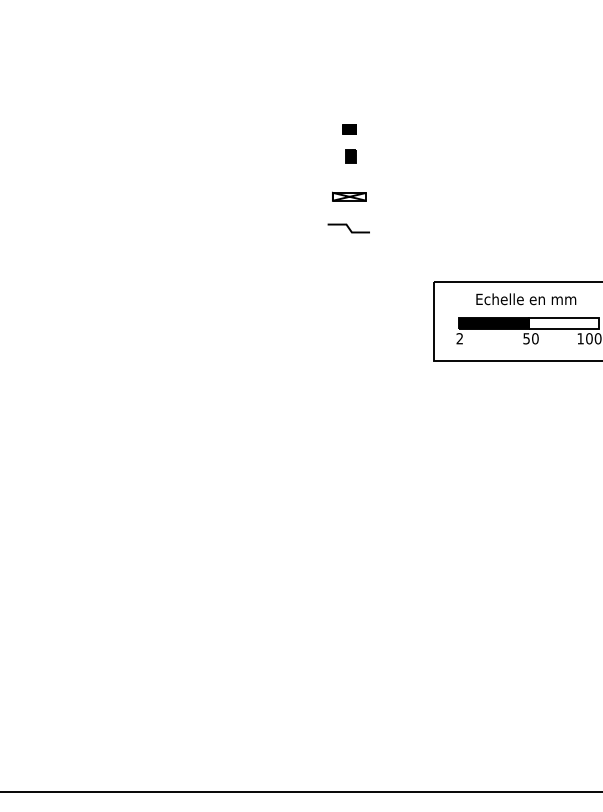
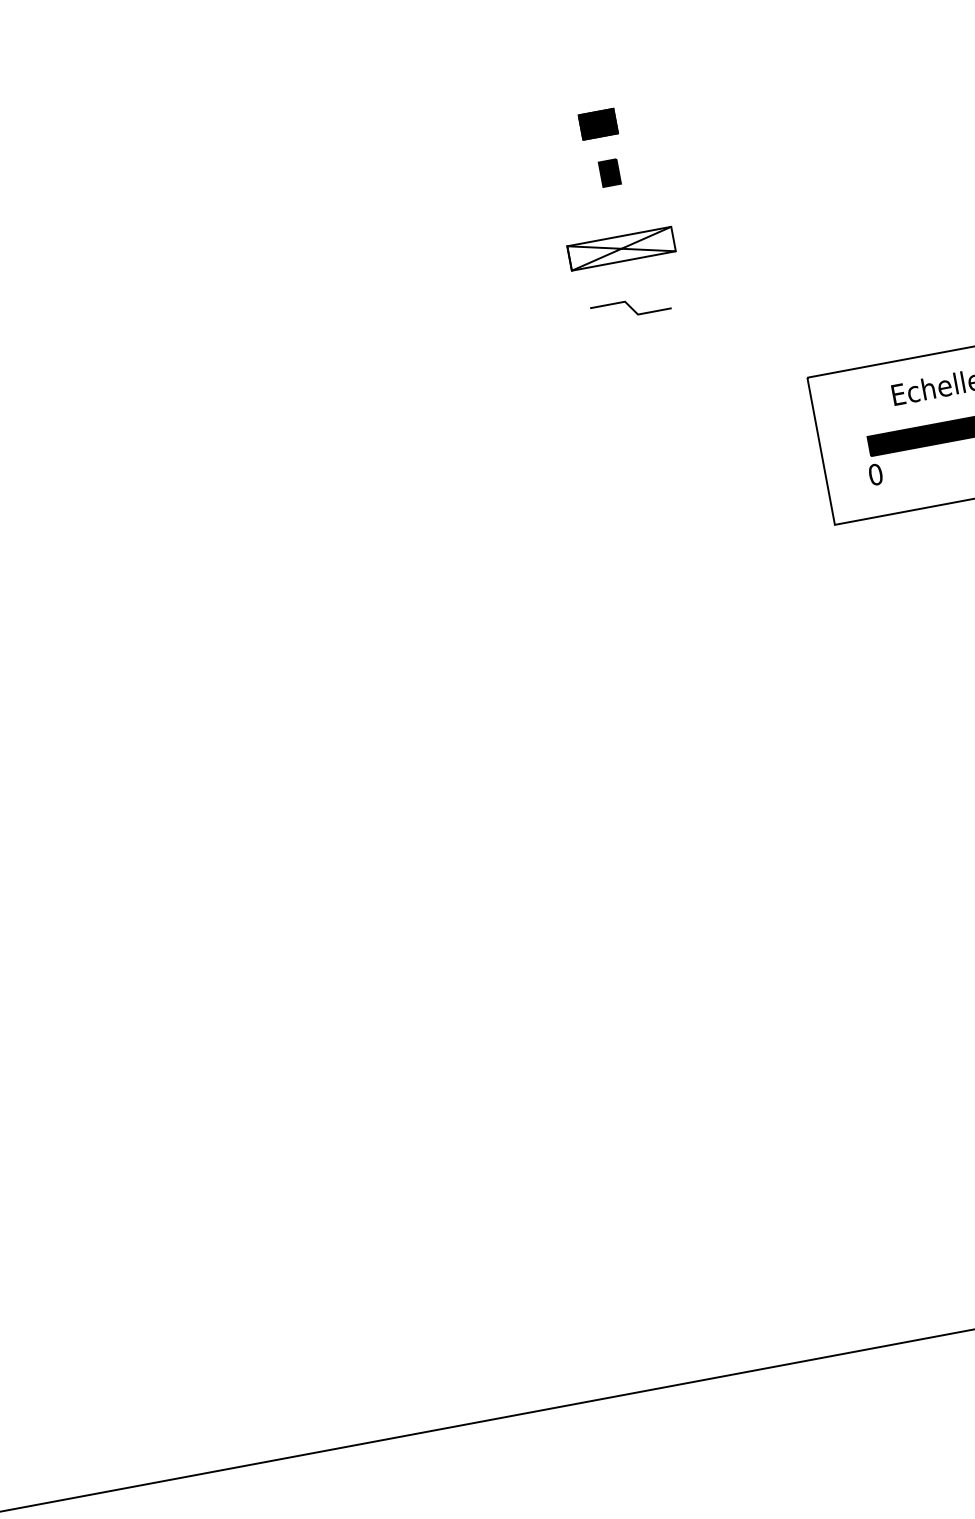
part: (349, 129) -> (597, 123), size x1.43
part: (349, 196) -> (620, 248), size x1.67
text: (459, 338) -> (874, 474), 2 -> 0

